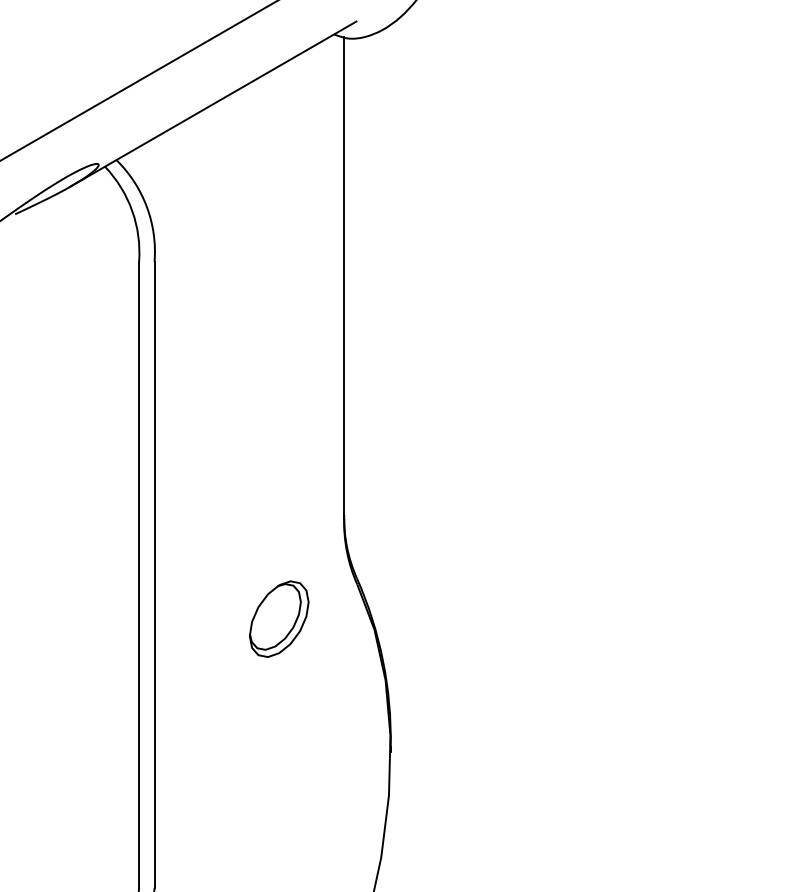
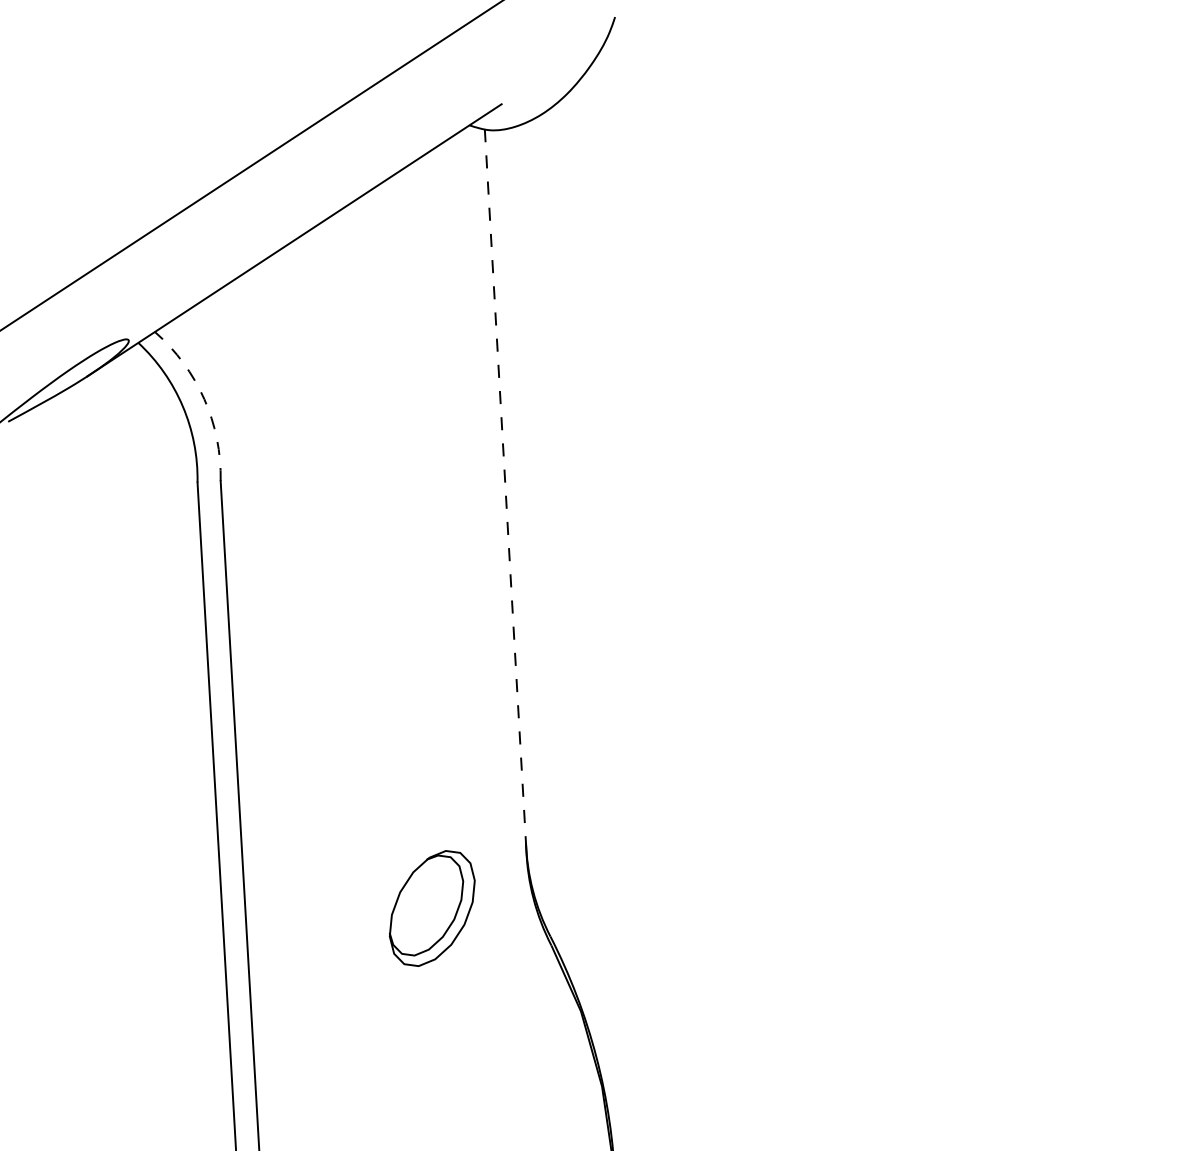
arc: (146, 206) -> (203, 398), solid -> dashed
line: (344, 278) -> (505, 489), solid -> dashed
part: (279, 618) -> (432, 907), moved

